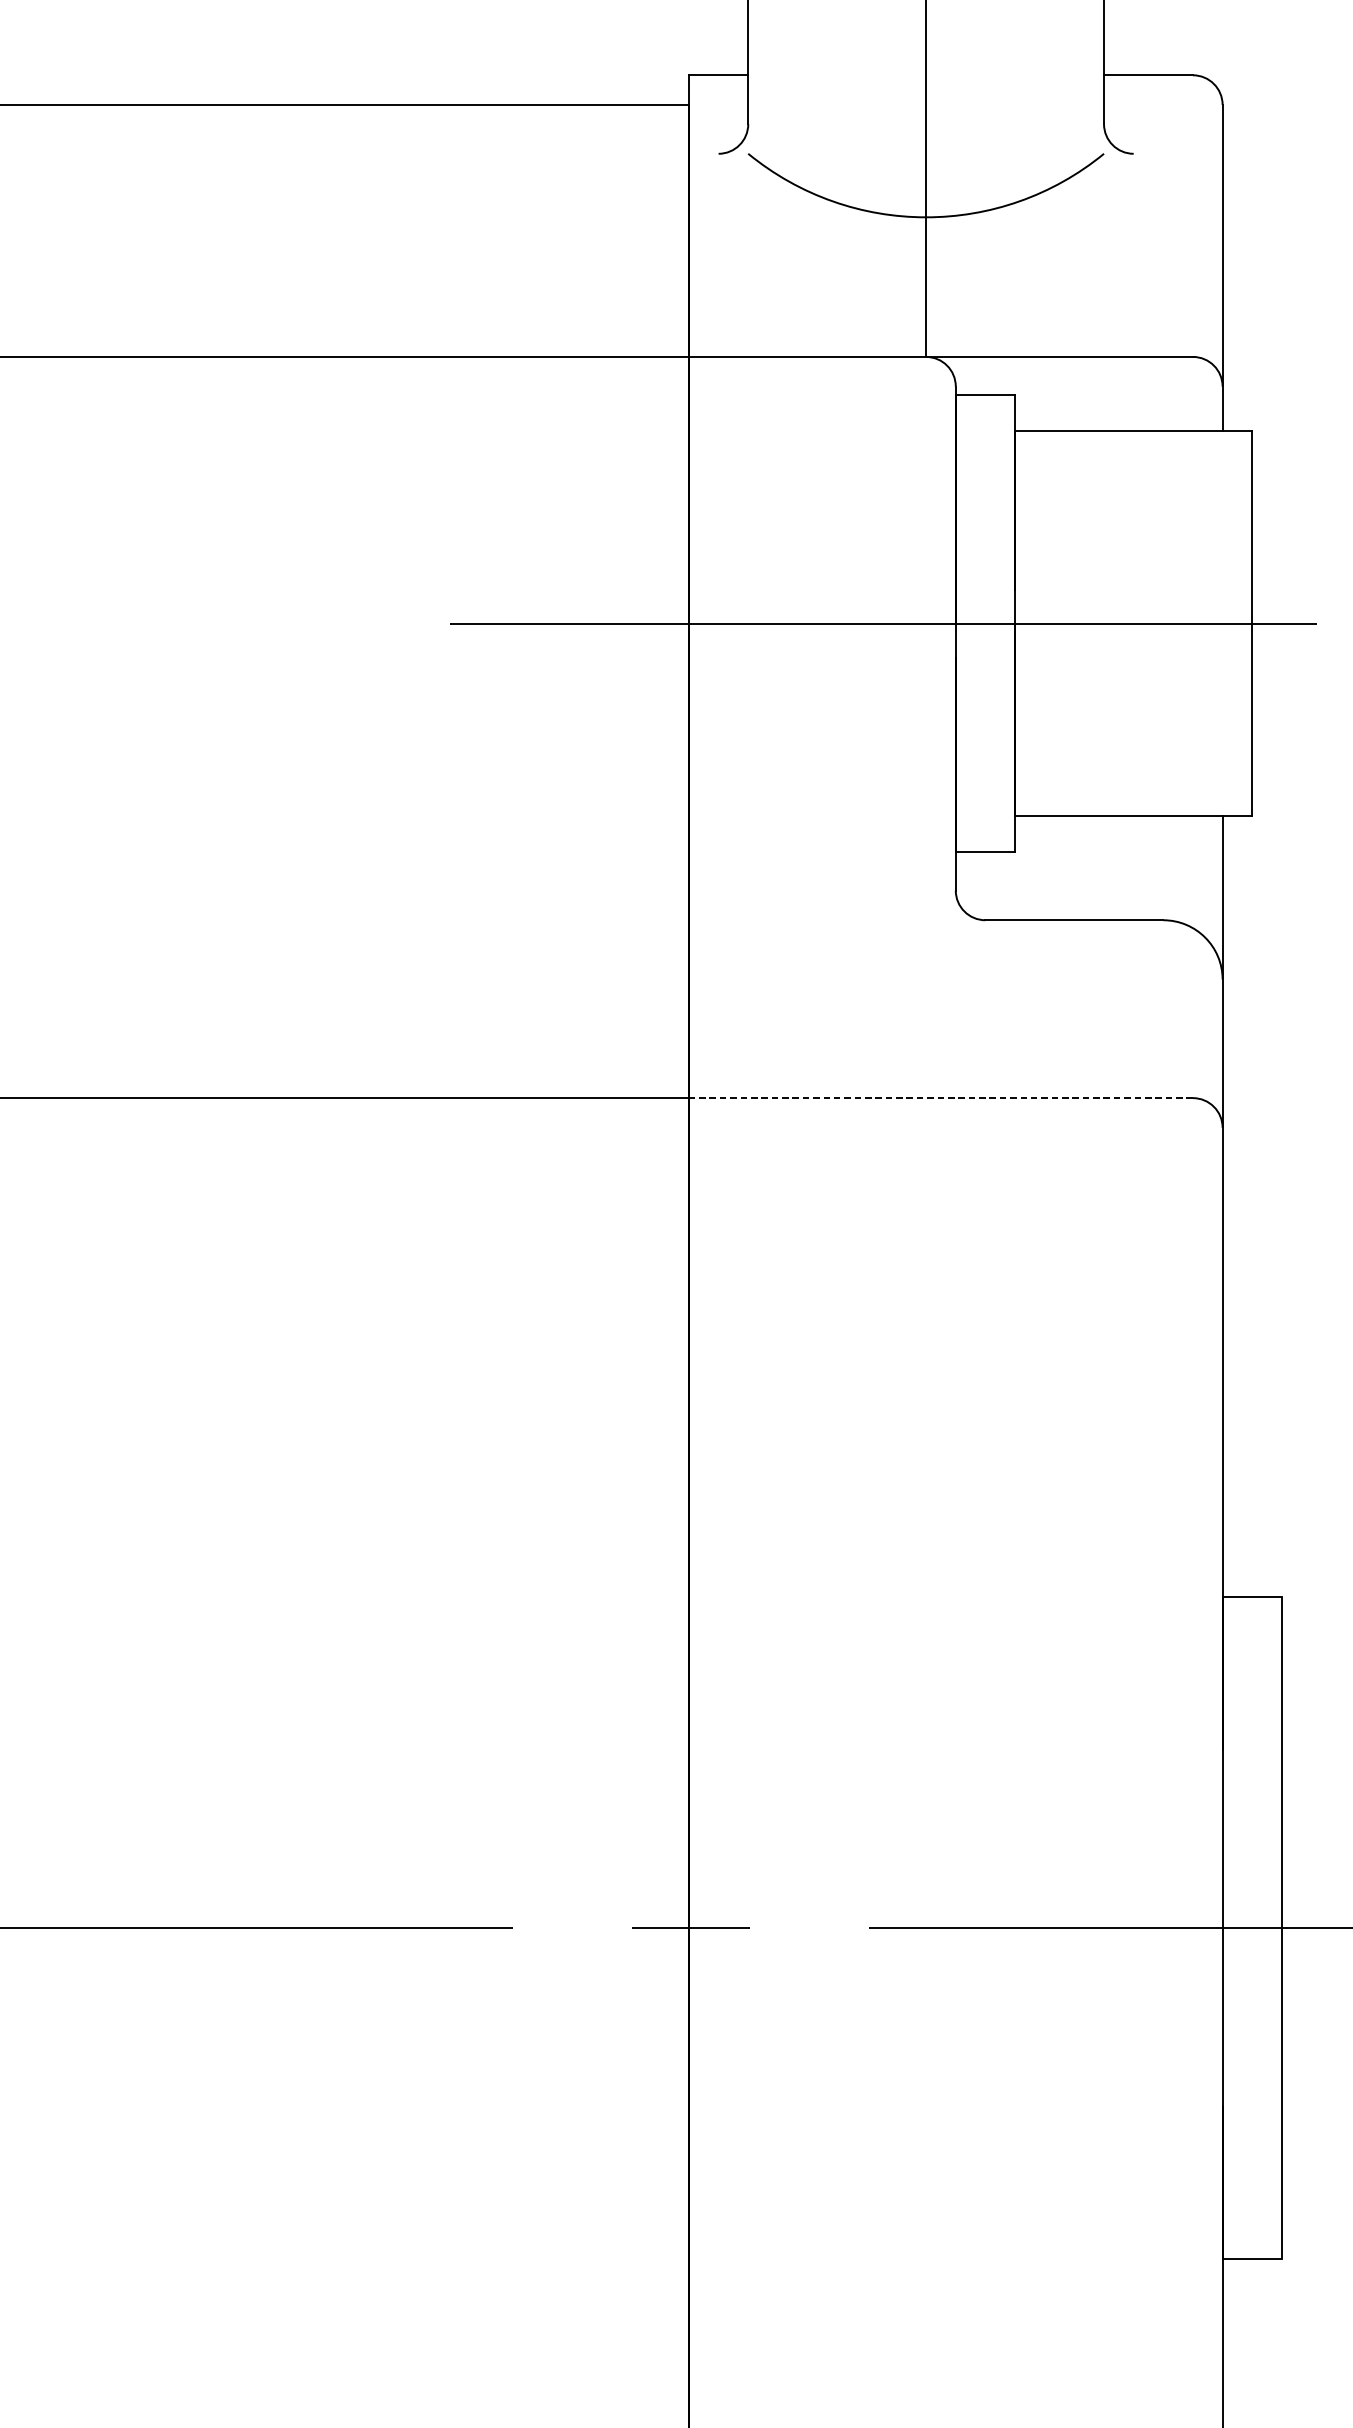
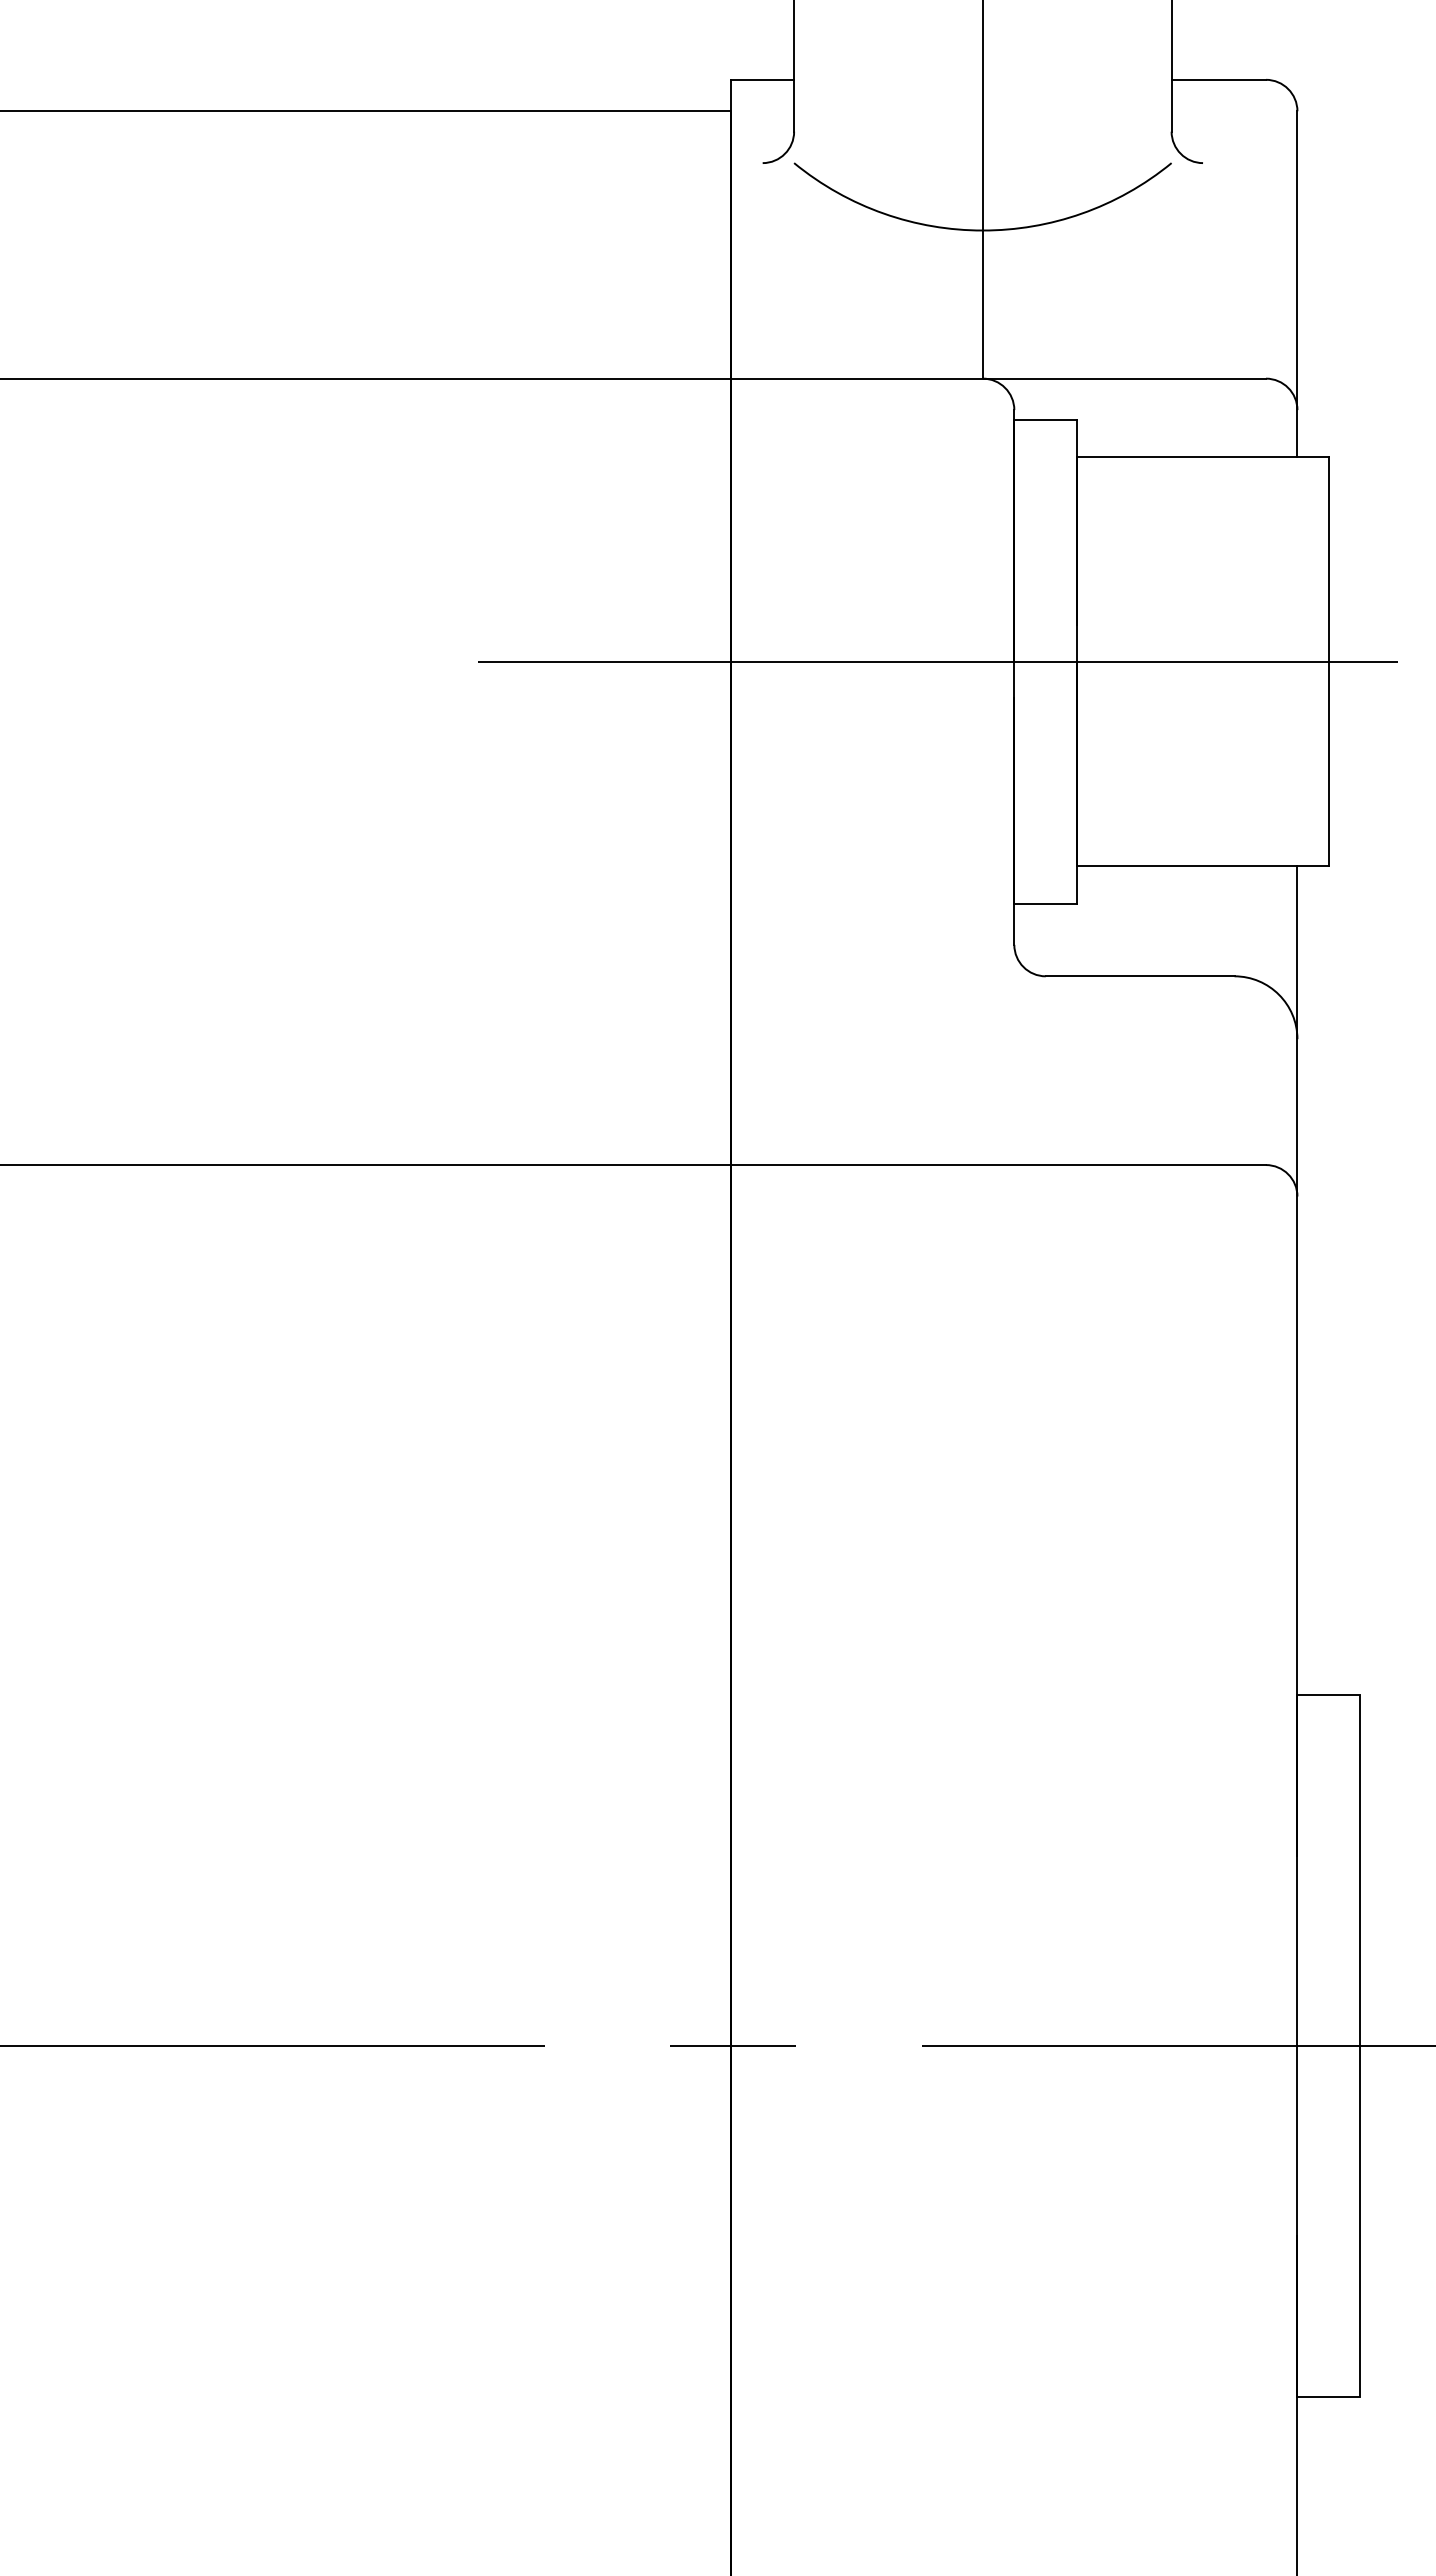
line: (940, 1098) -> (998, 1165), dashed -> solid

